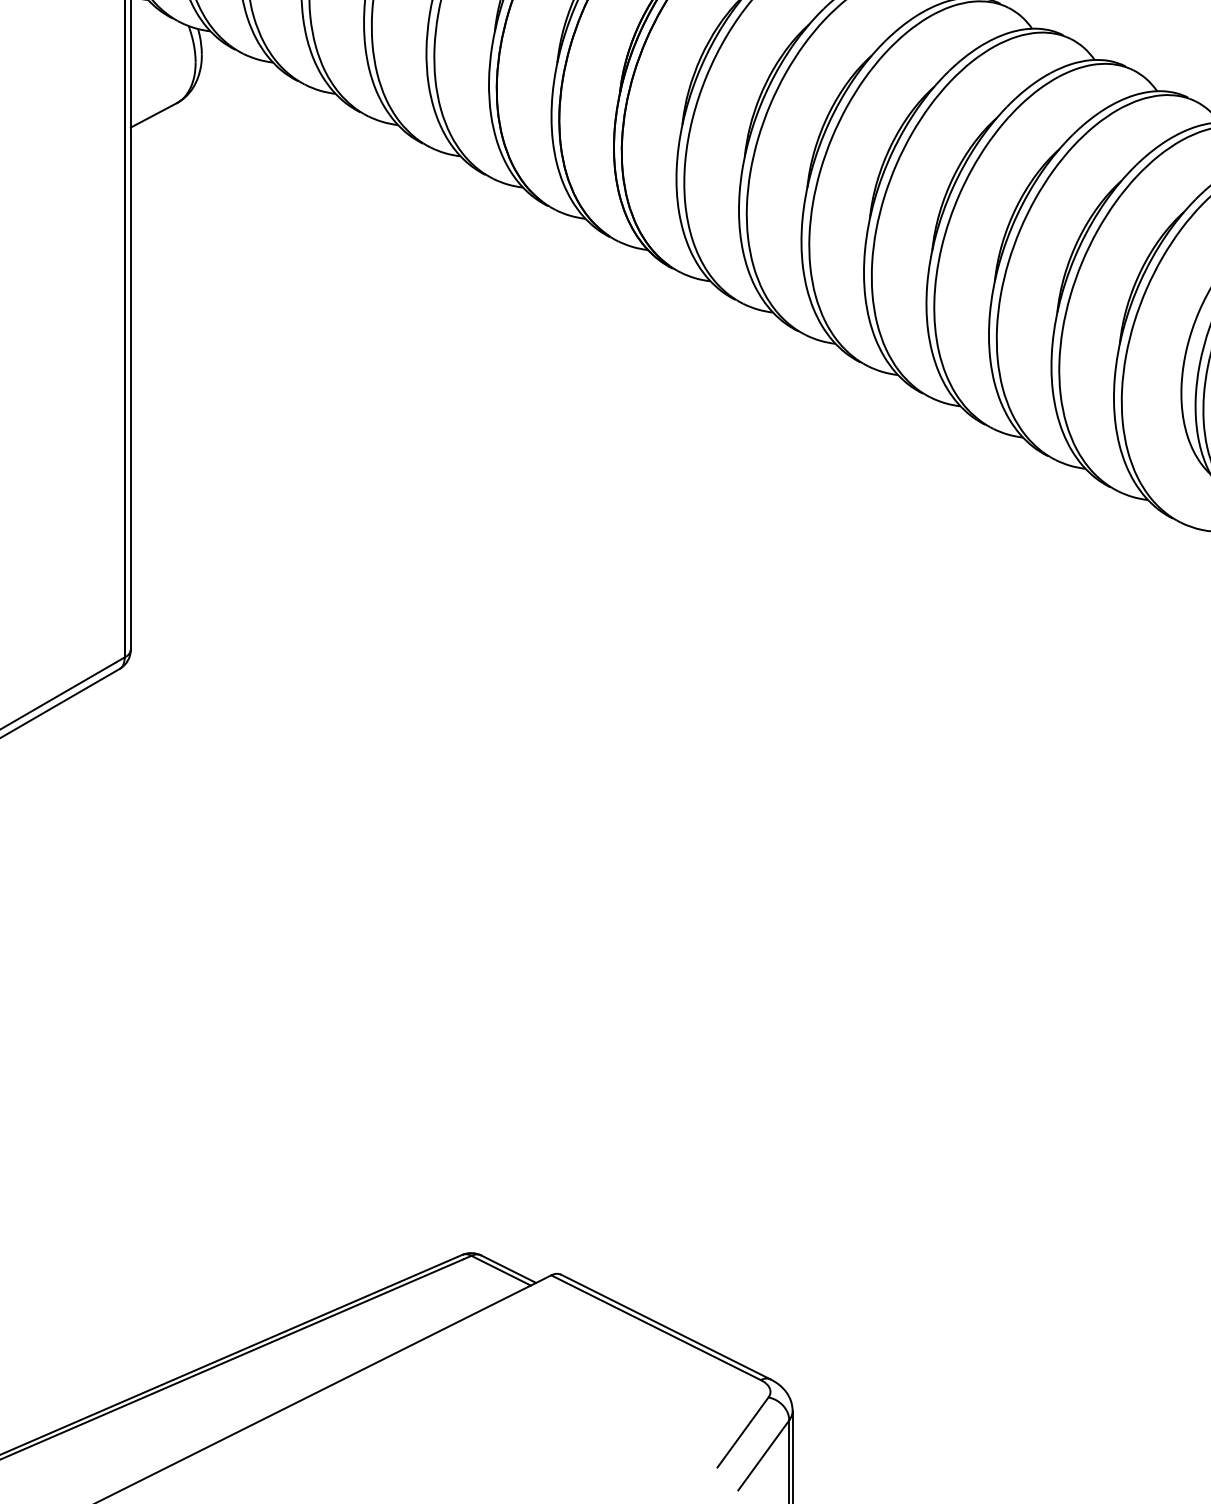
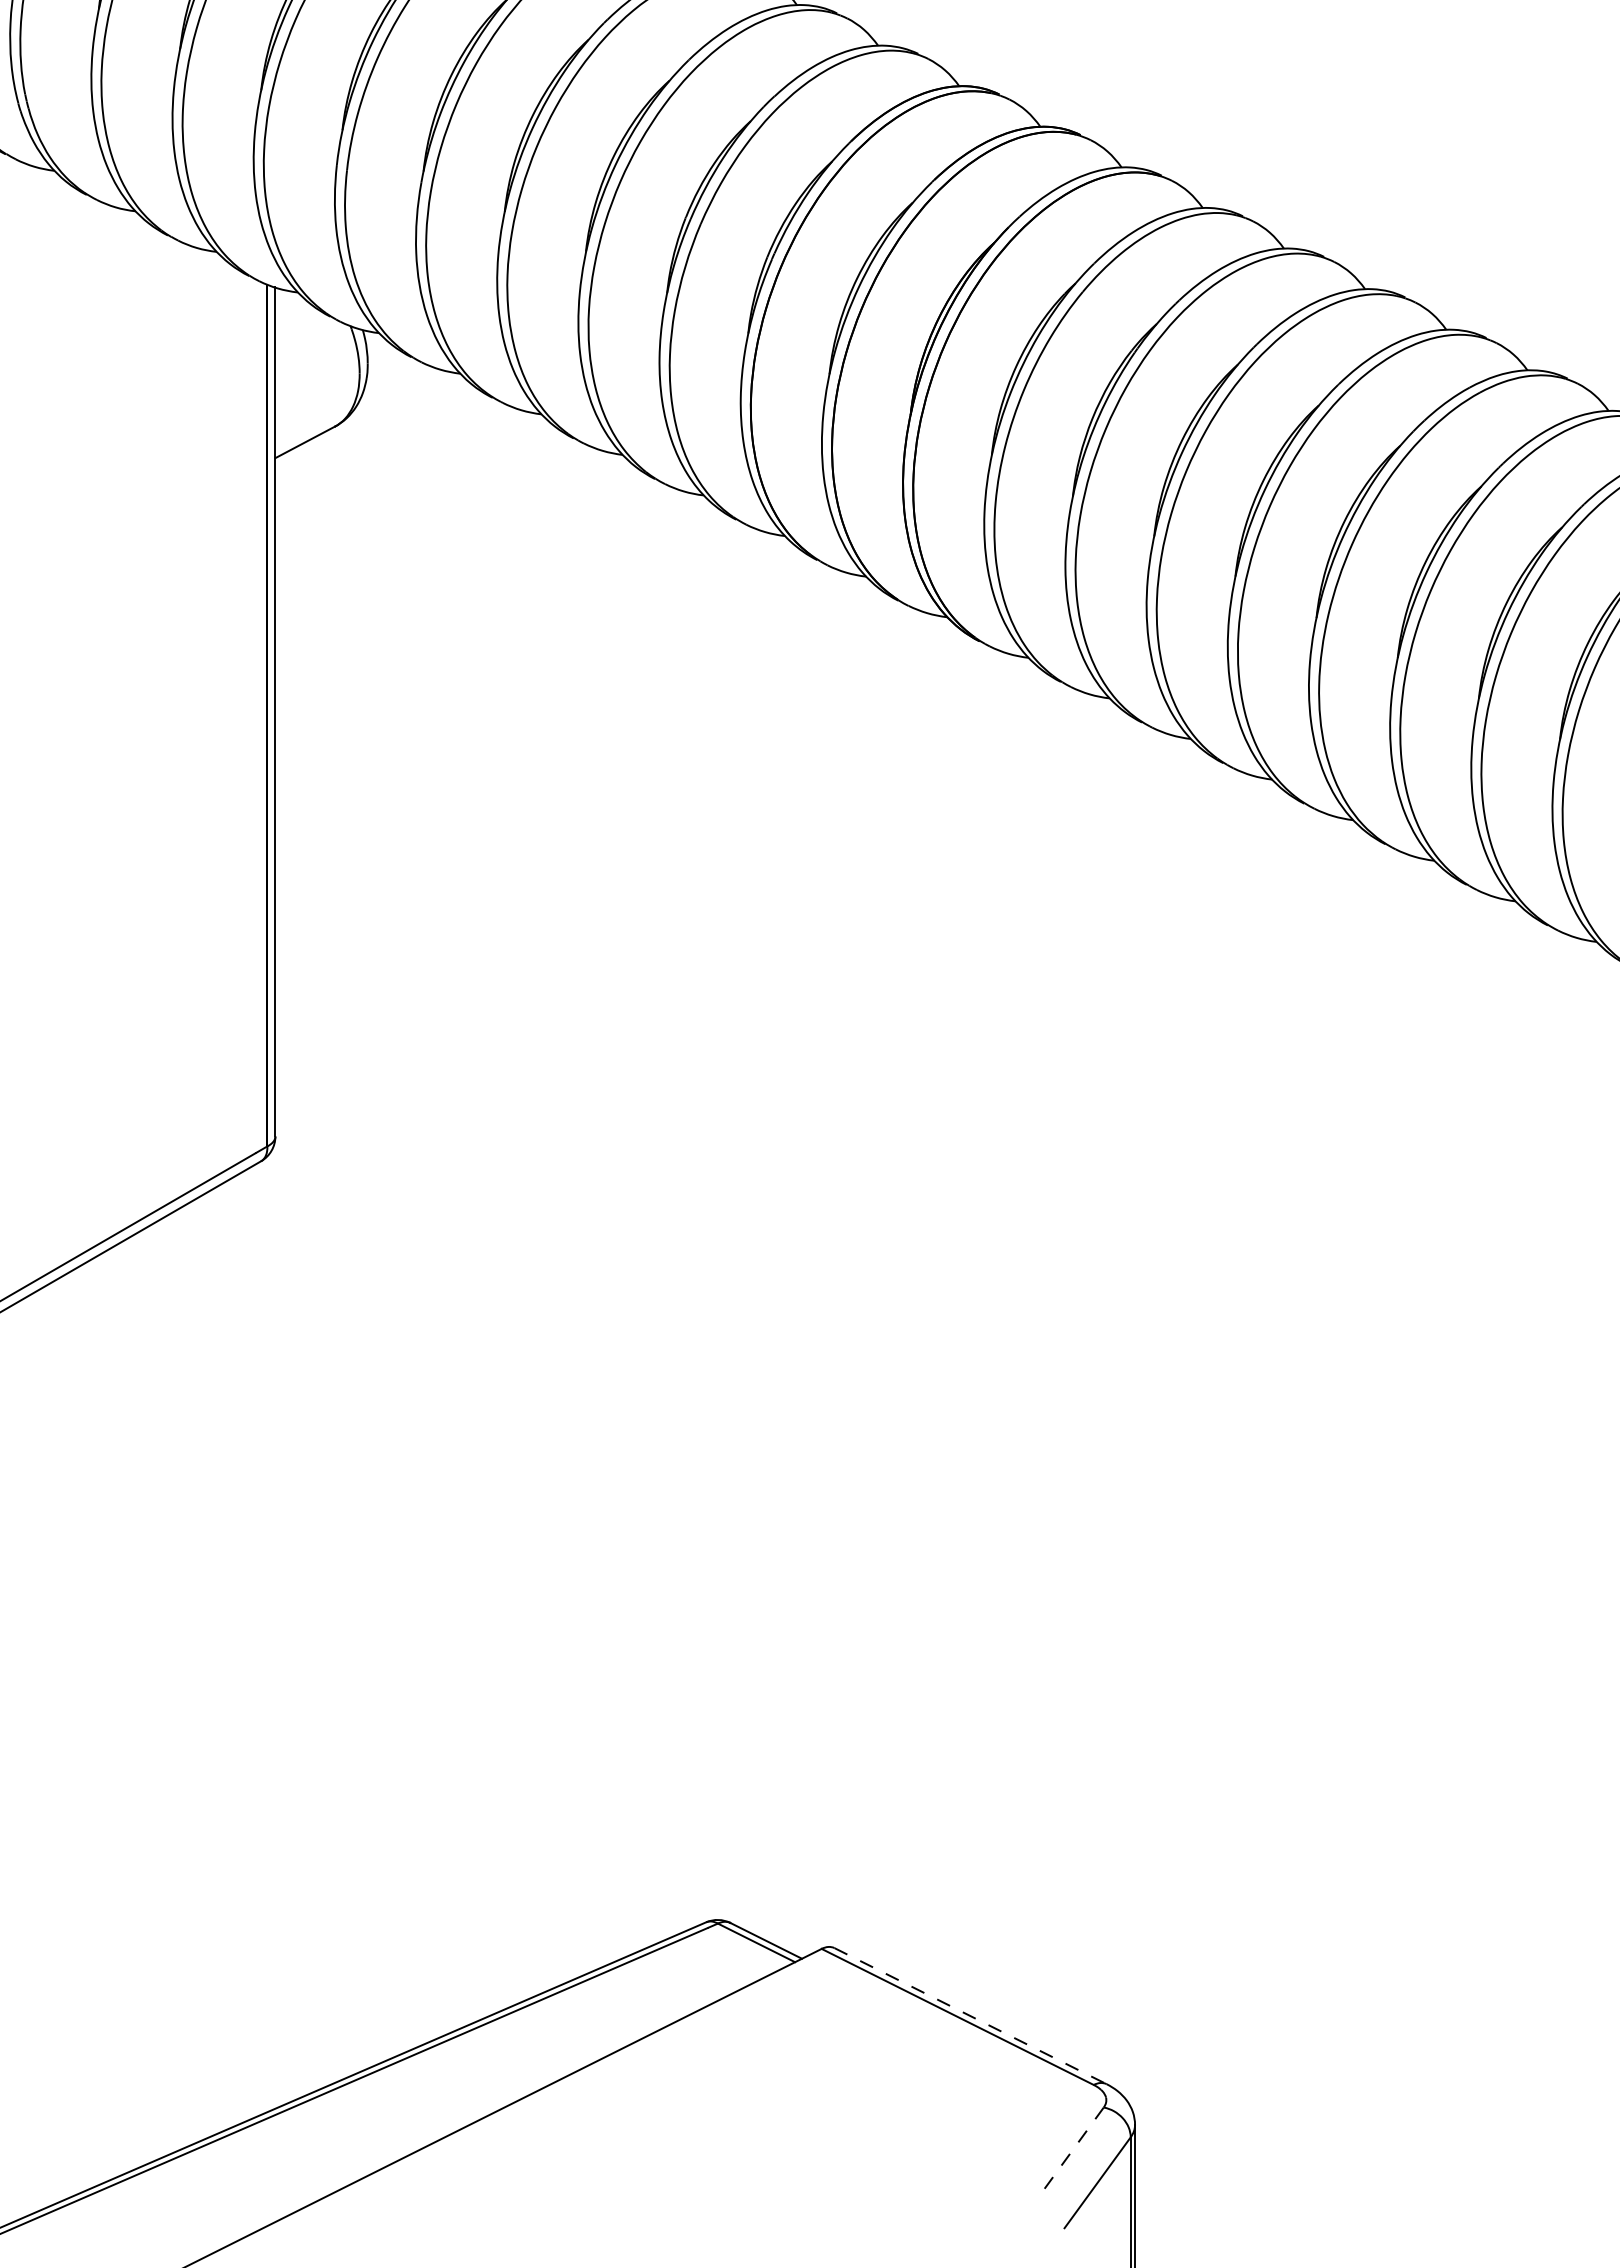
line: (666, 1327) -> (971, 2016), solid -> dashed
line: (742, 1432) -> (1070, 2153), solid -> dashed

